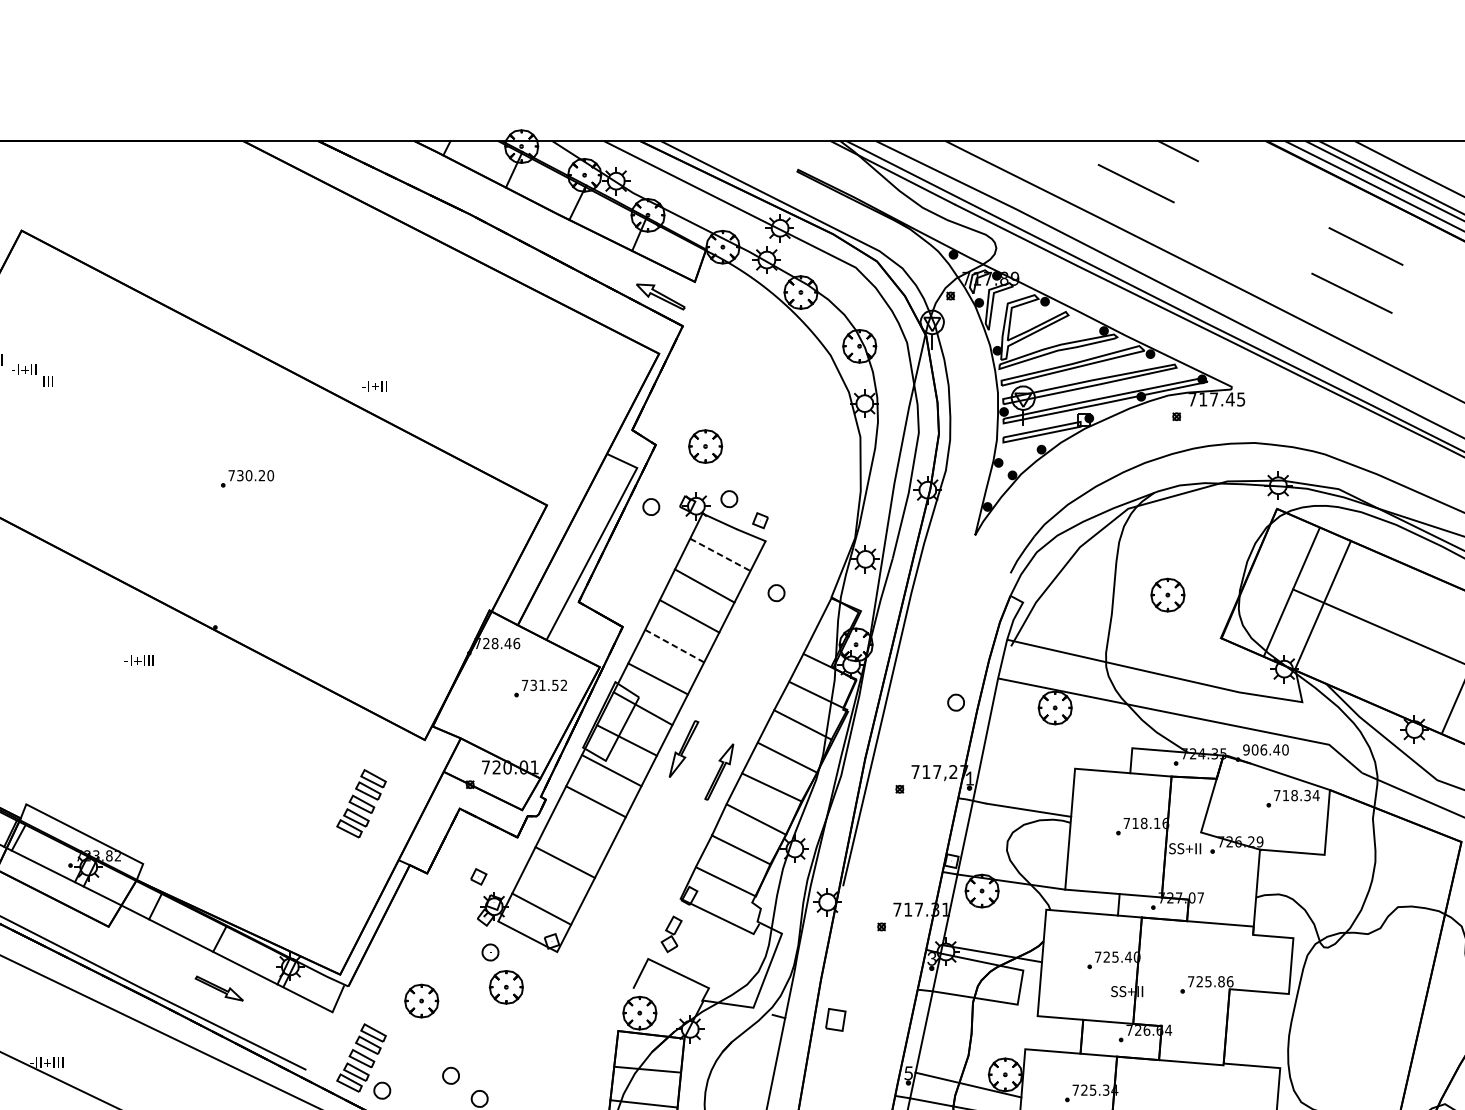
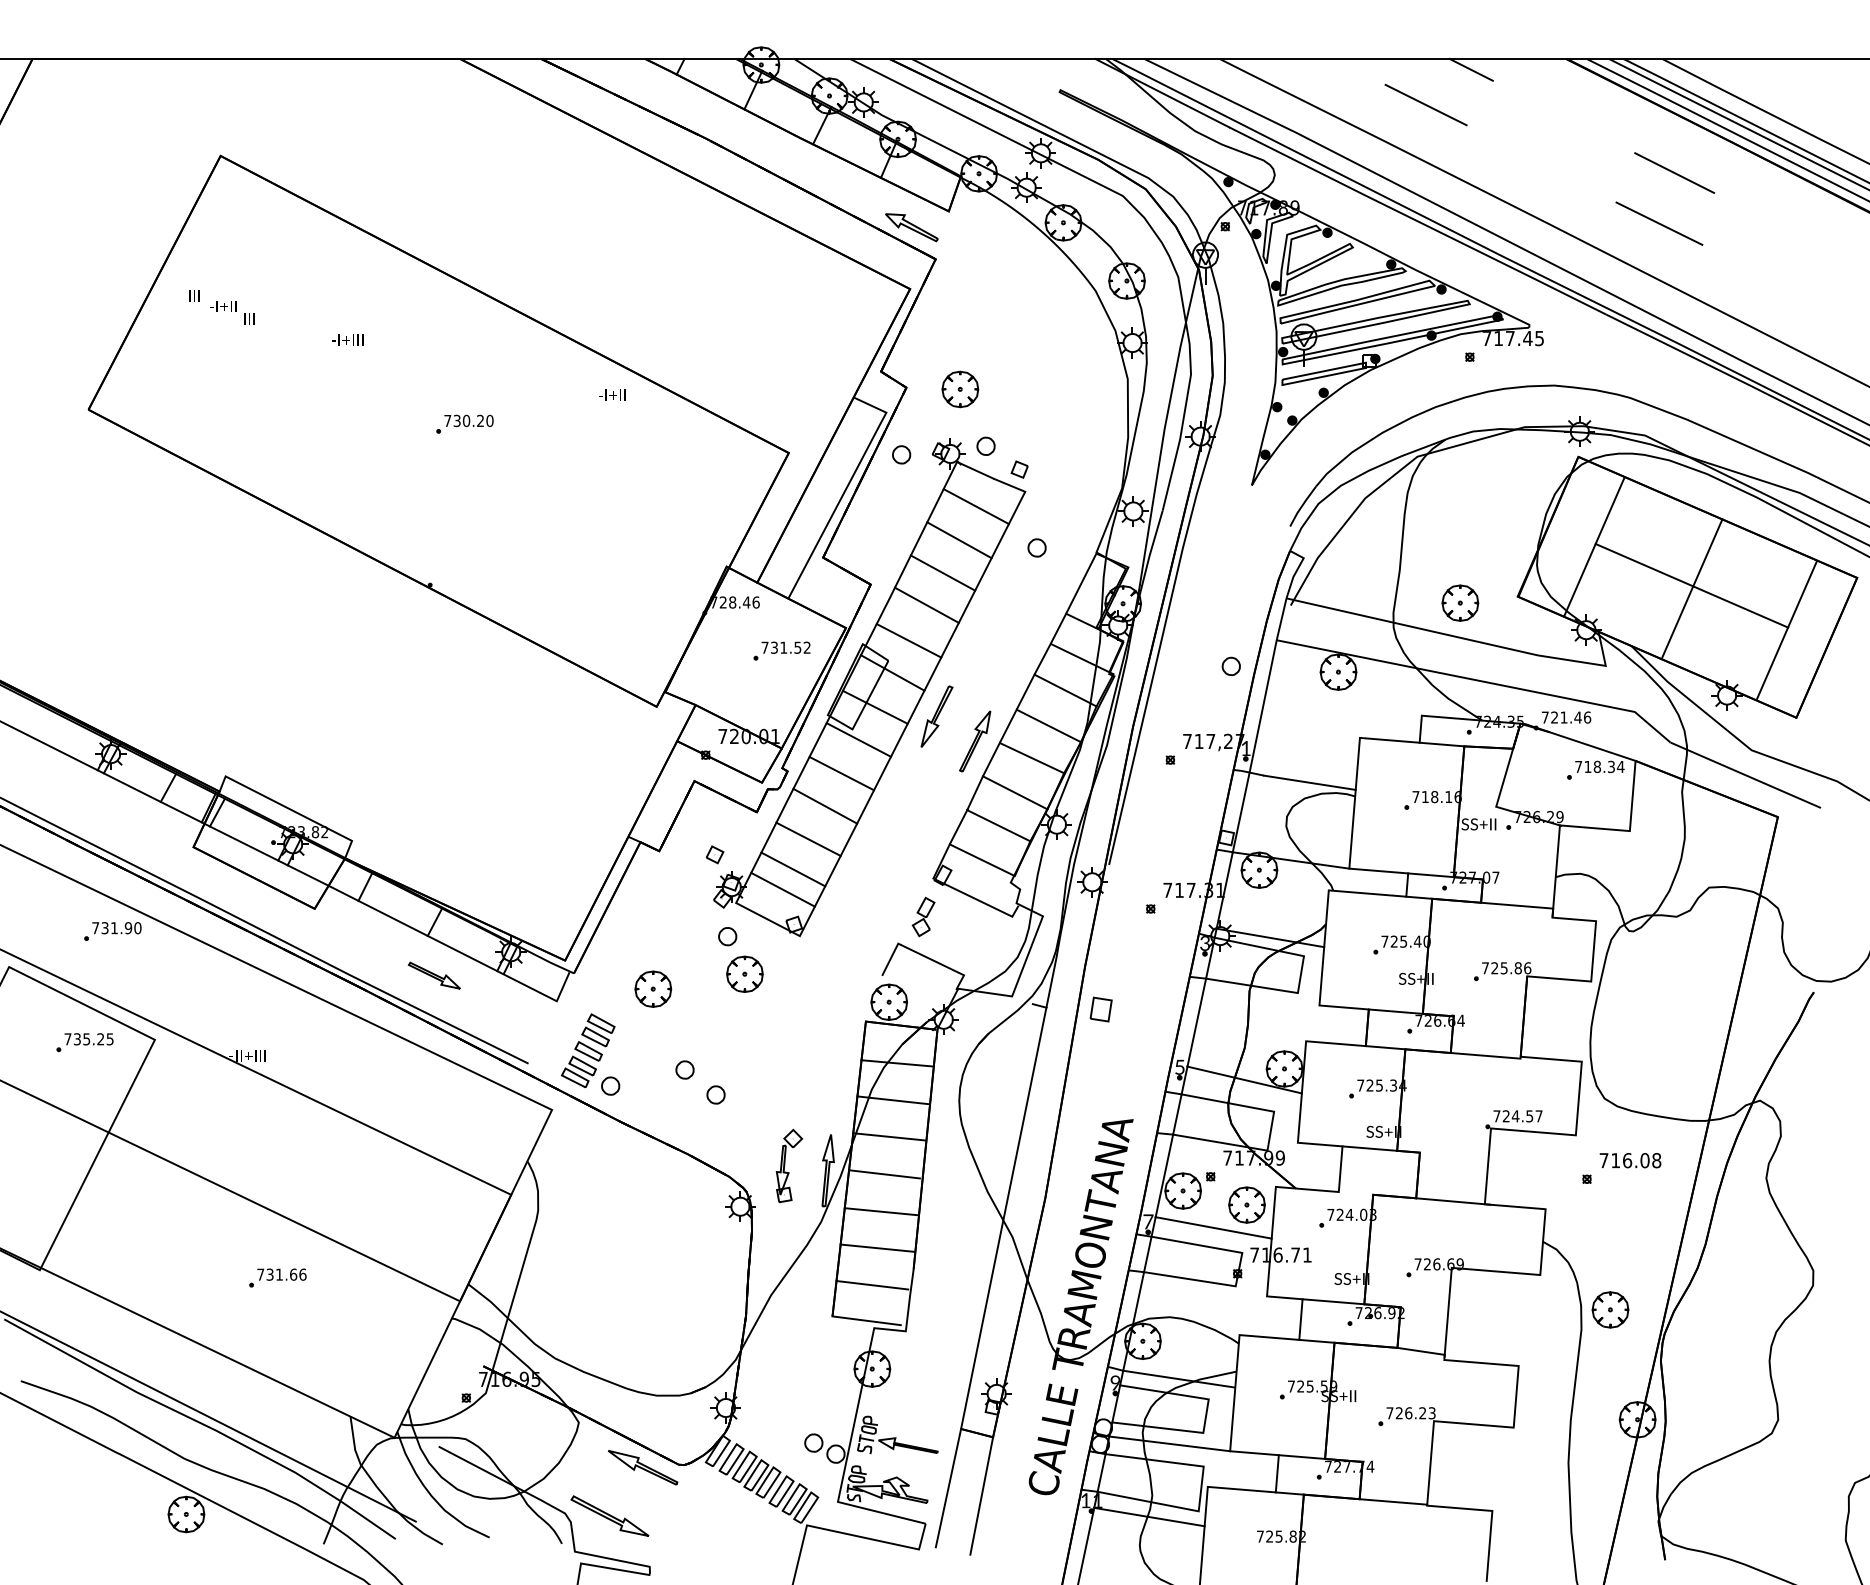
text: (374, 385) -> (612, 394), moved
line: (720, 554) -> (976, 506), dashed -> solid
part: (1168, 594) -> (1460, 602), moved
line: (1322, 605) -> (1691, 589), moved
line: (675, 646) -> (927, 605), dashed -> solid
text: (138, 660) -> (347, 339), moved
text: (1266, 749) -> (1566, 717), 906.40 -> 721.46
part: (360, 803) -> (587, 775), removed
line: (580, 831) -> (825, 805), added
line: (551, 890) -> (793, 869), added

